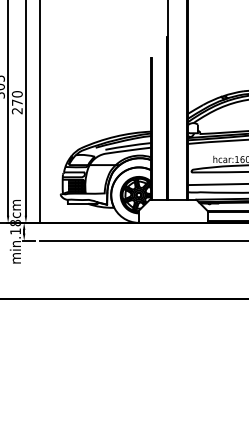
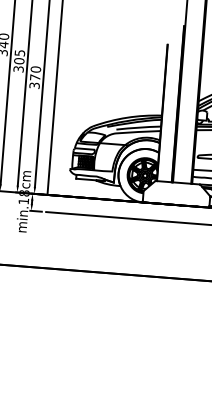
text: (17, 111) -> (34, 86), 270 -> 370

